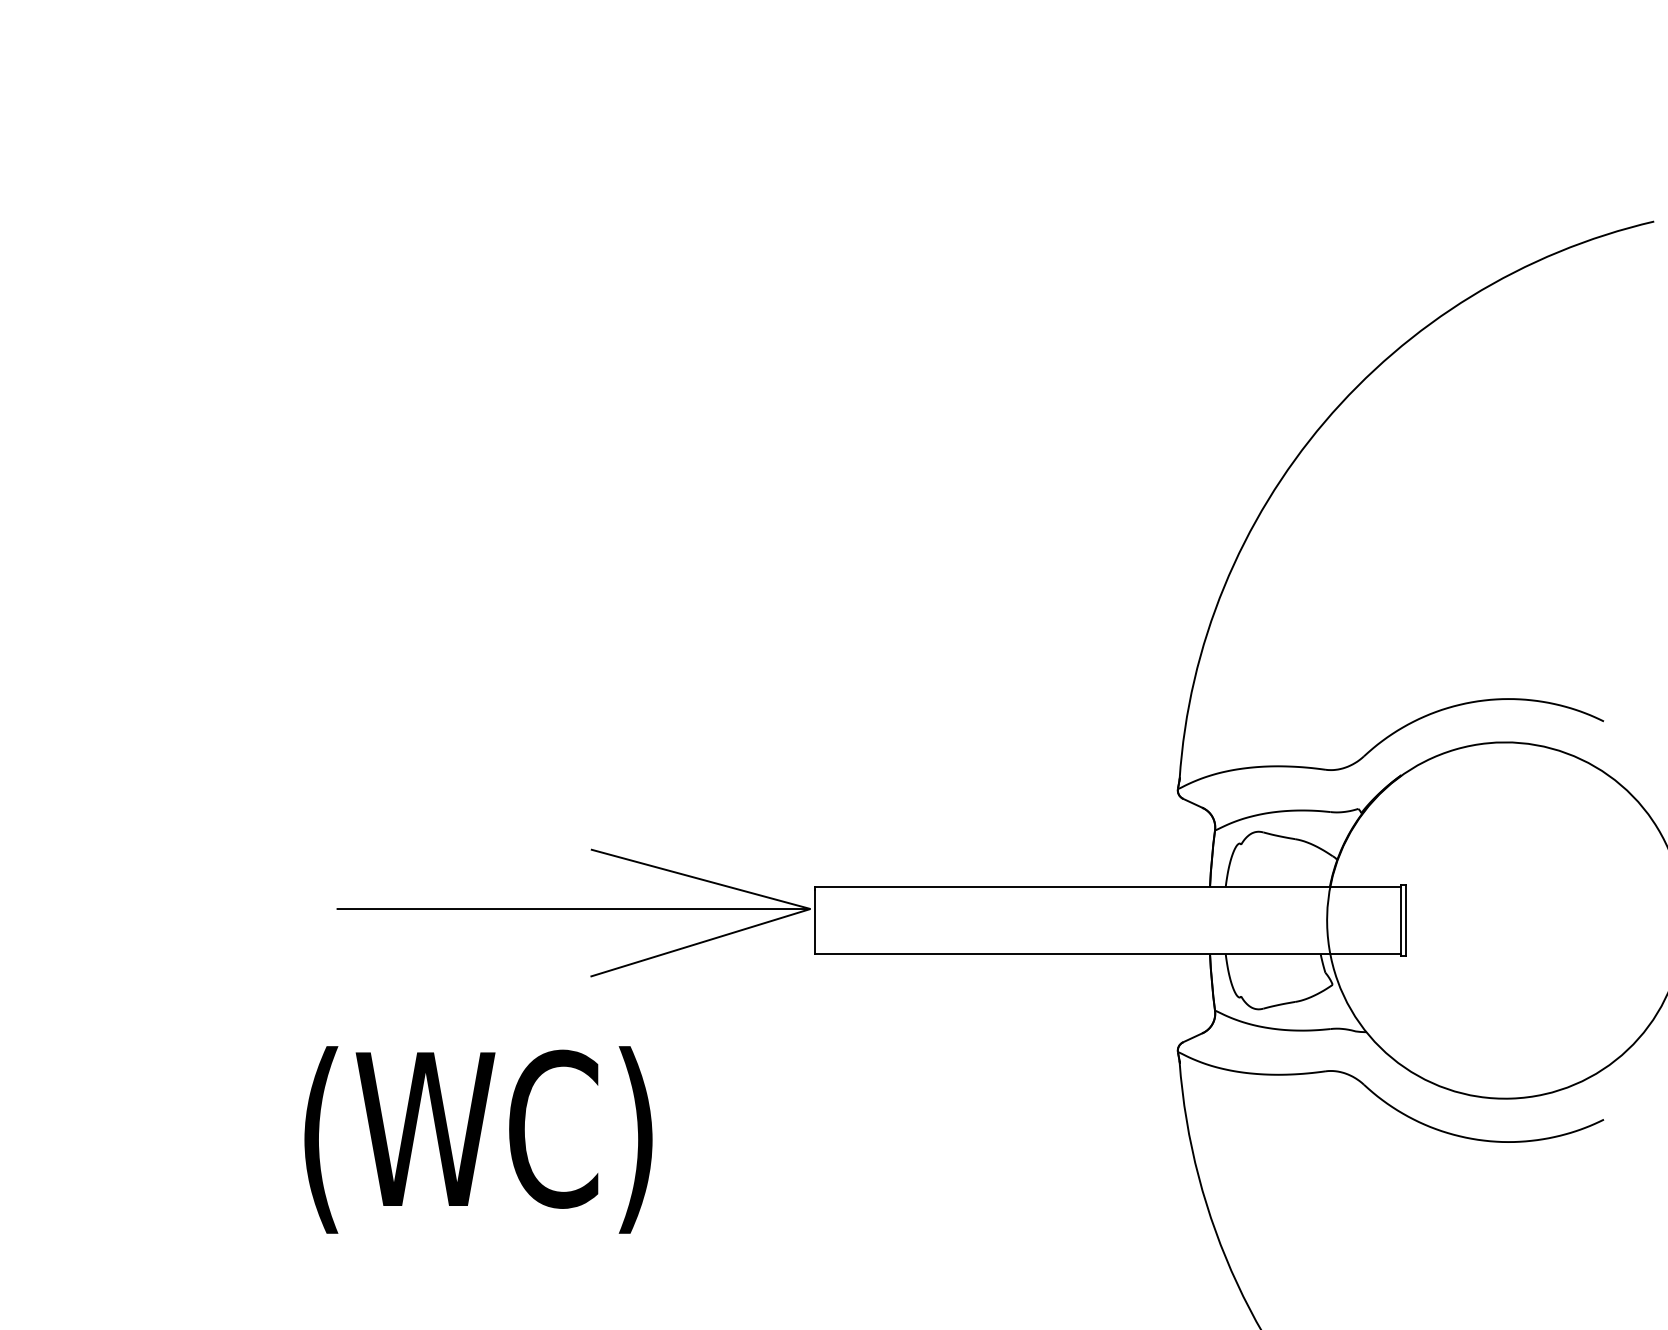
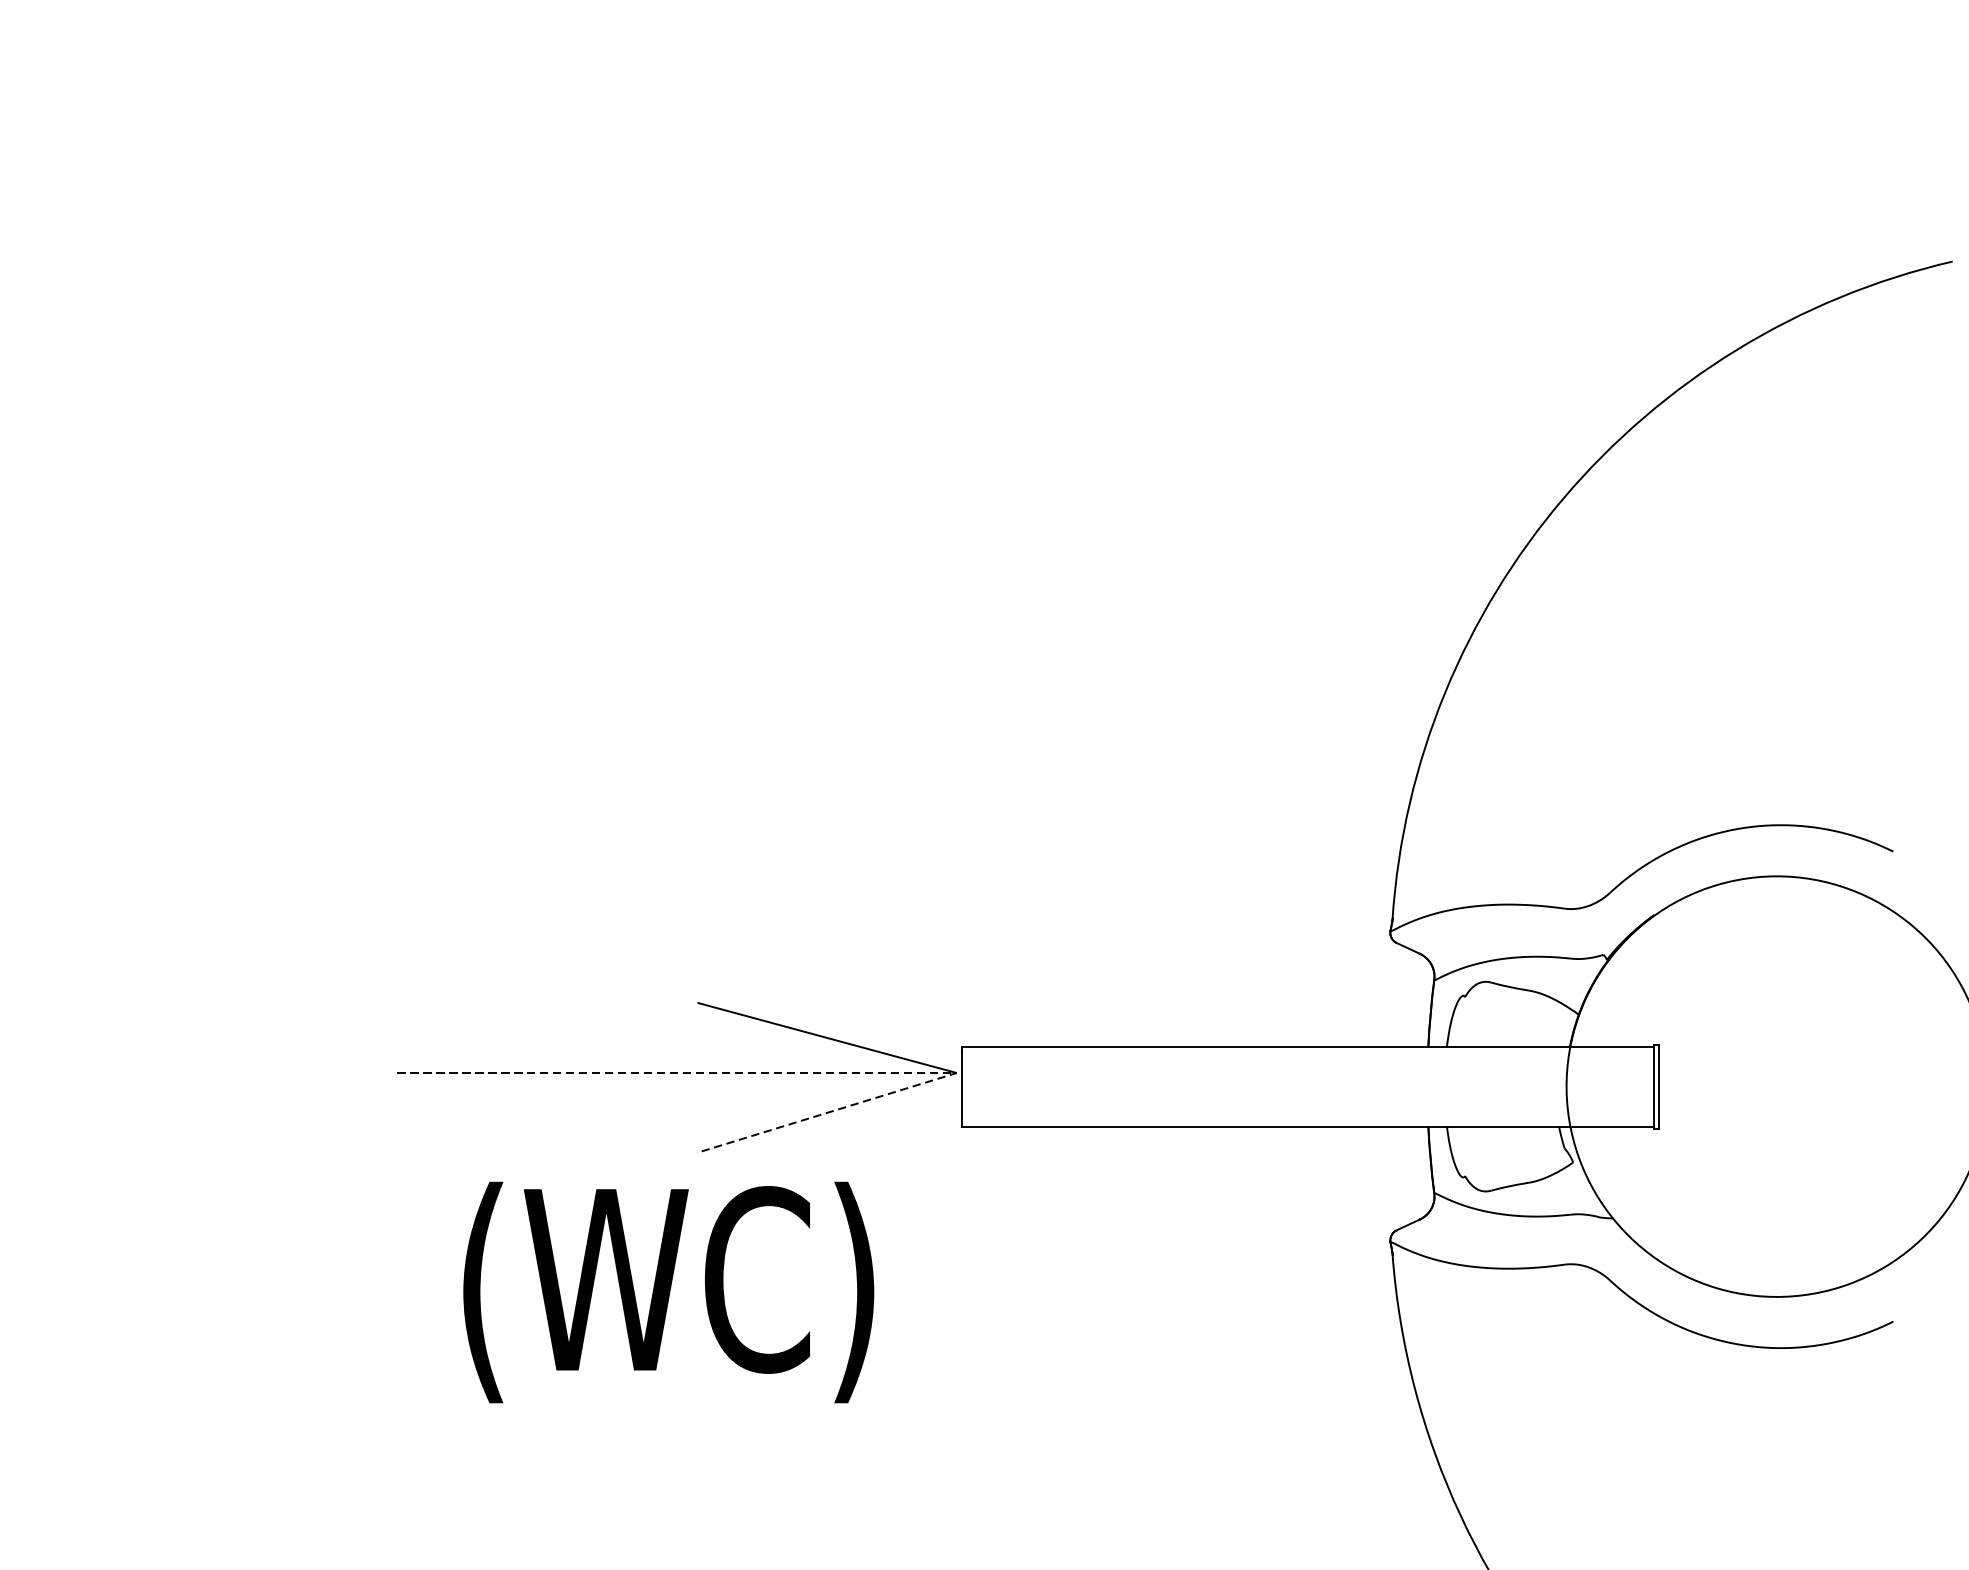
line: (689, 909) -> (813, 1073), solid -> dashed
text: (478, 1139) -> (668, 1291), moved

